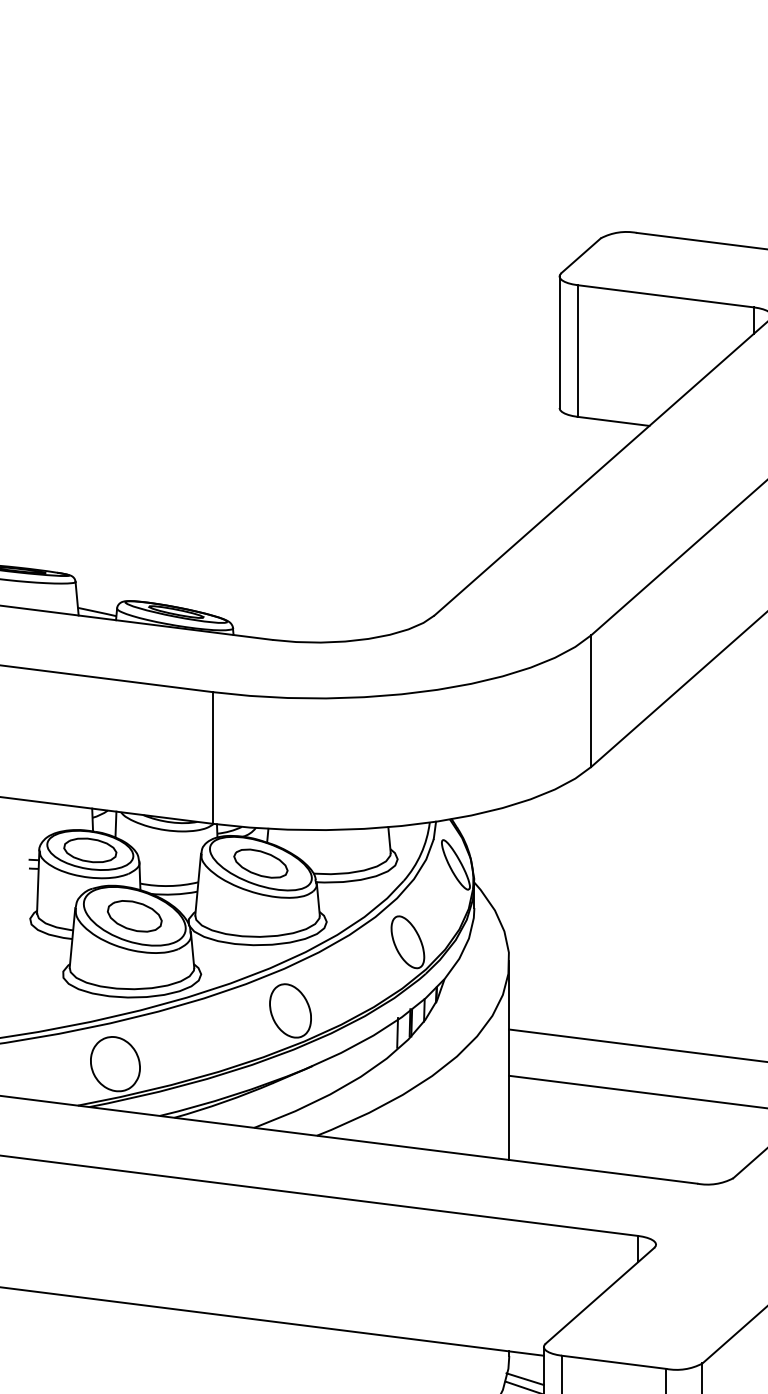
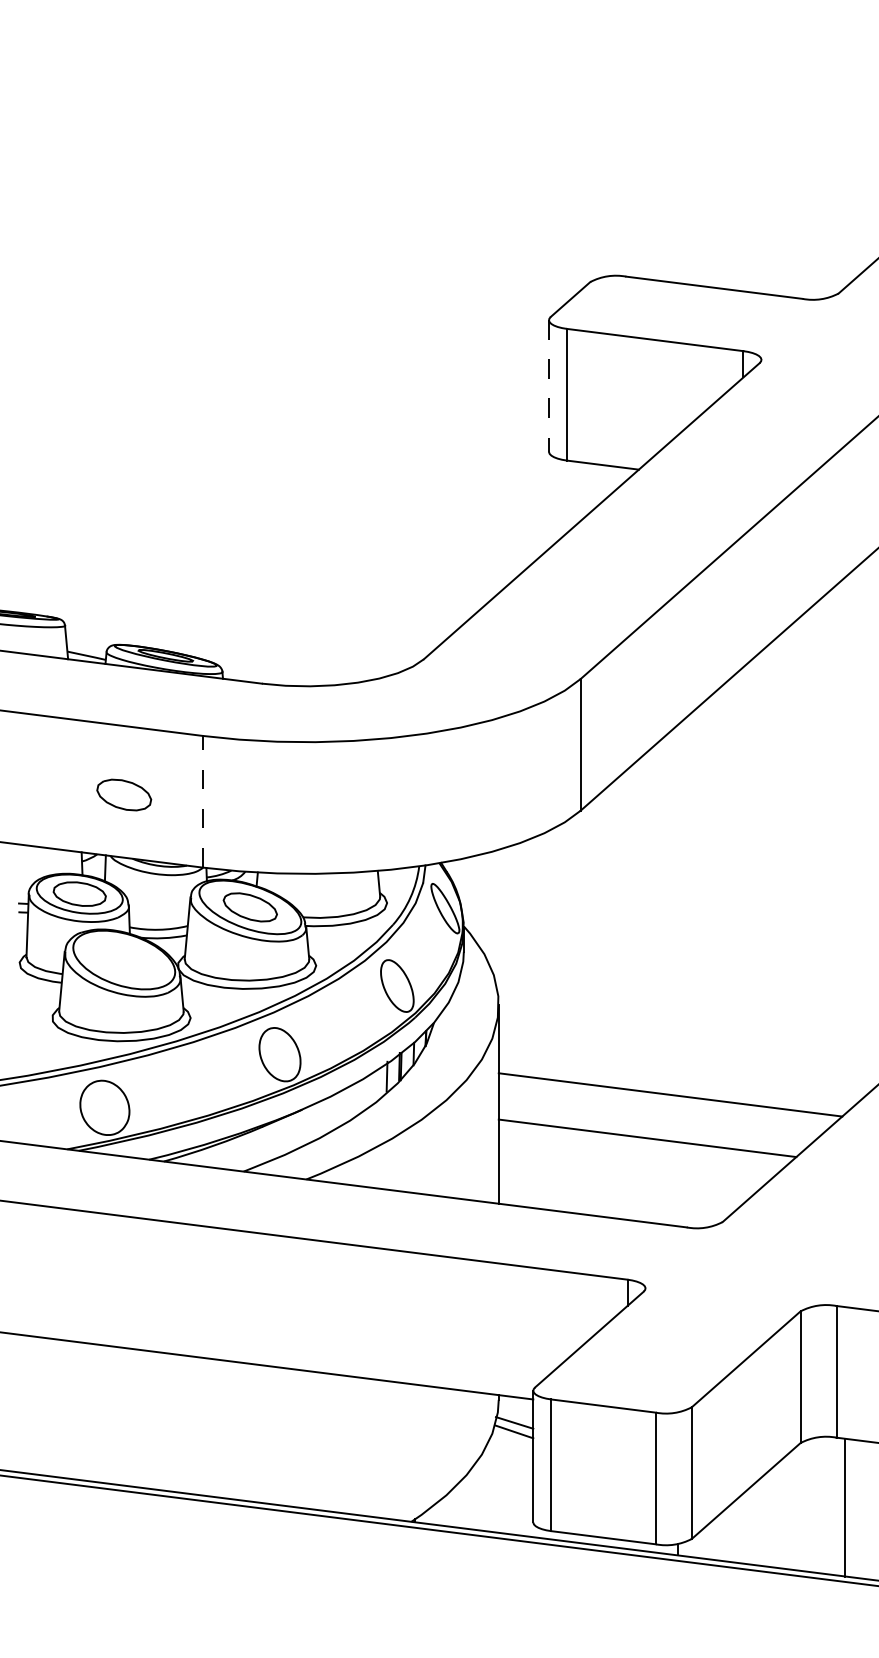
line: (560, 342) -> (549, 386), solid -> dashed
line: (213, 757) -> (202, 801), solid -> dashed
part: (135, 915) -> (124, 794), moved

